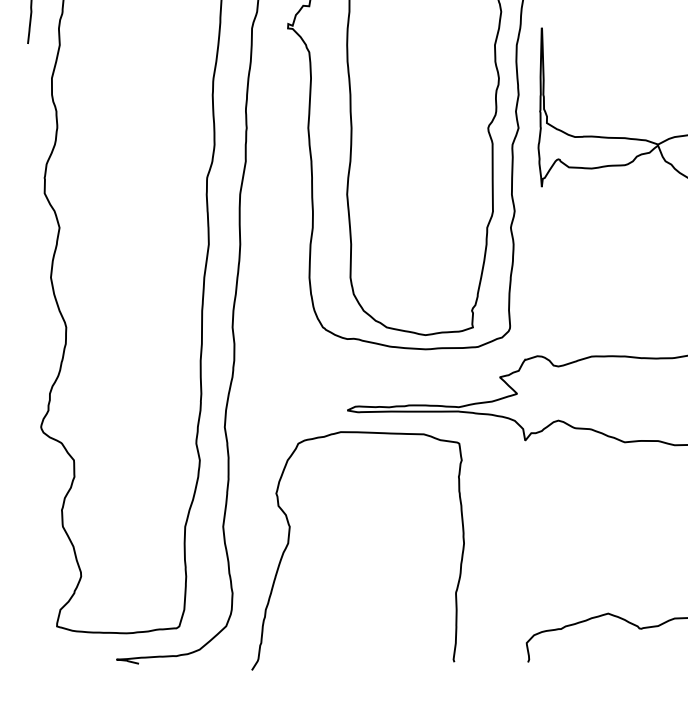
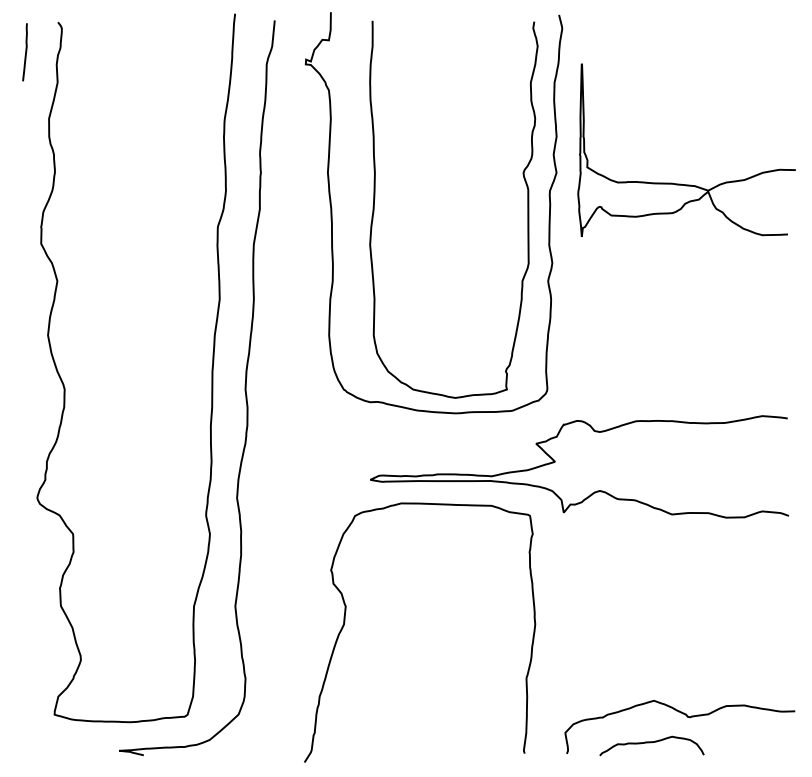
curve: (289, 541) -> (345, 622), moved
curve: (605, 652) -> (651, 743), added

